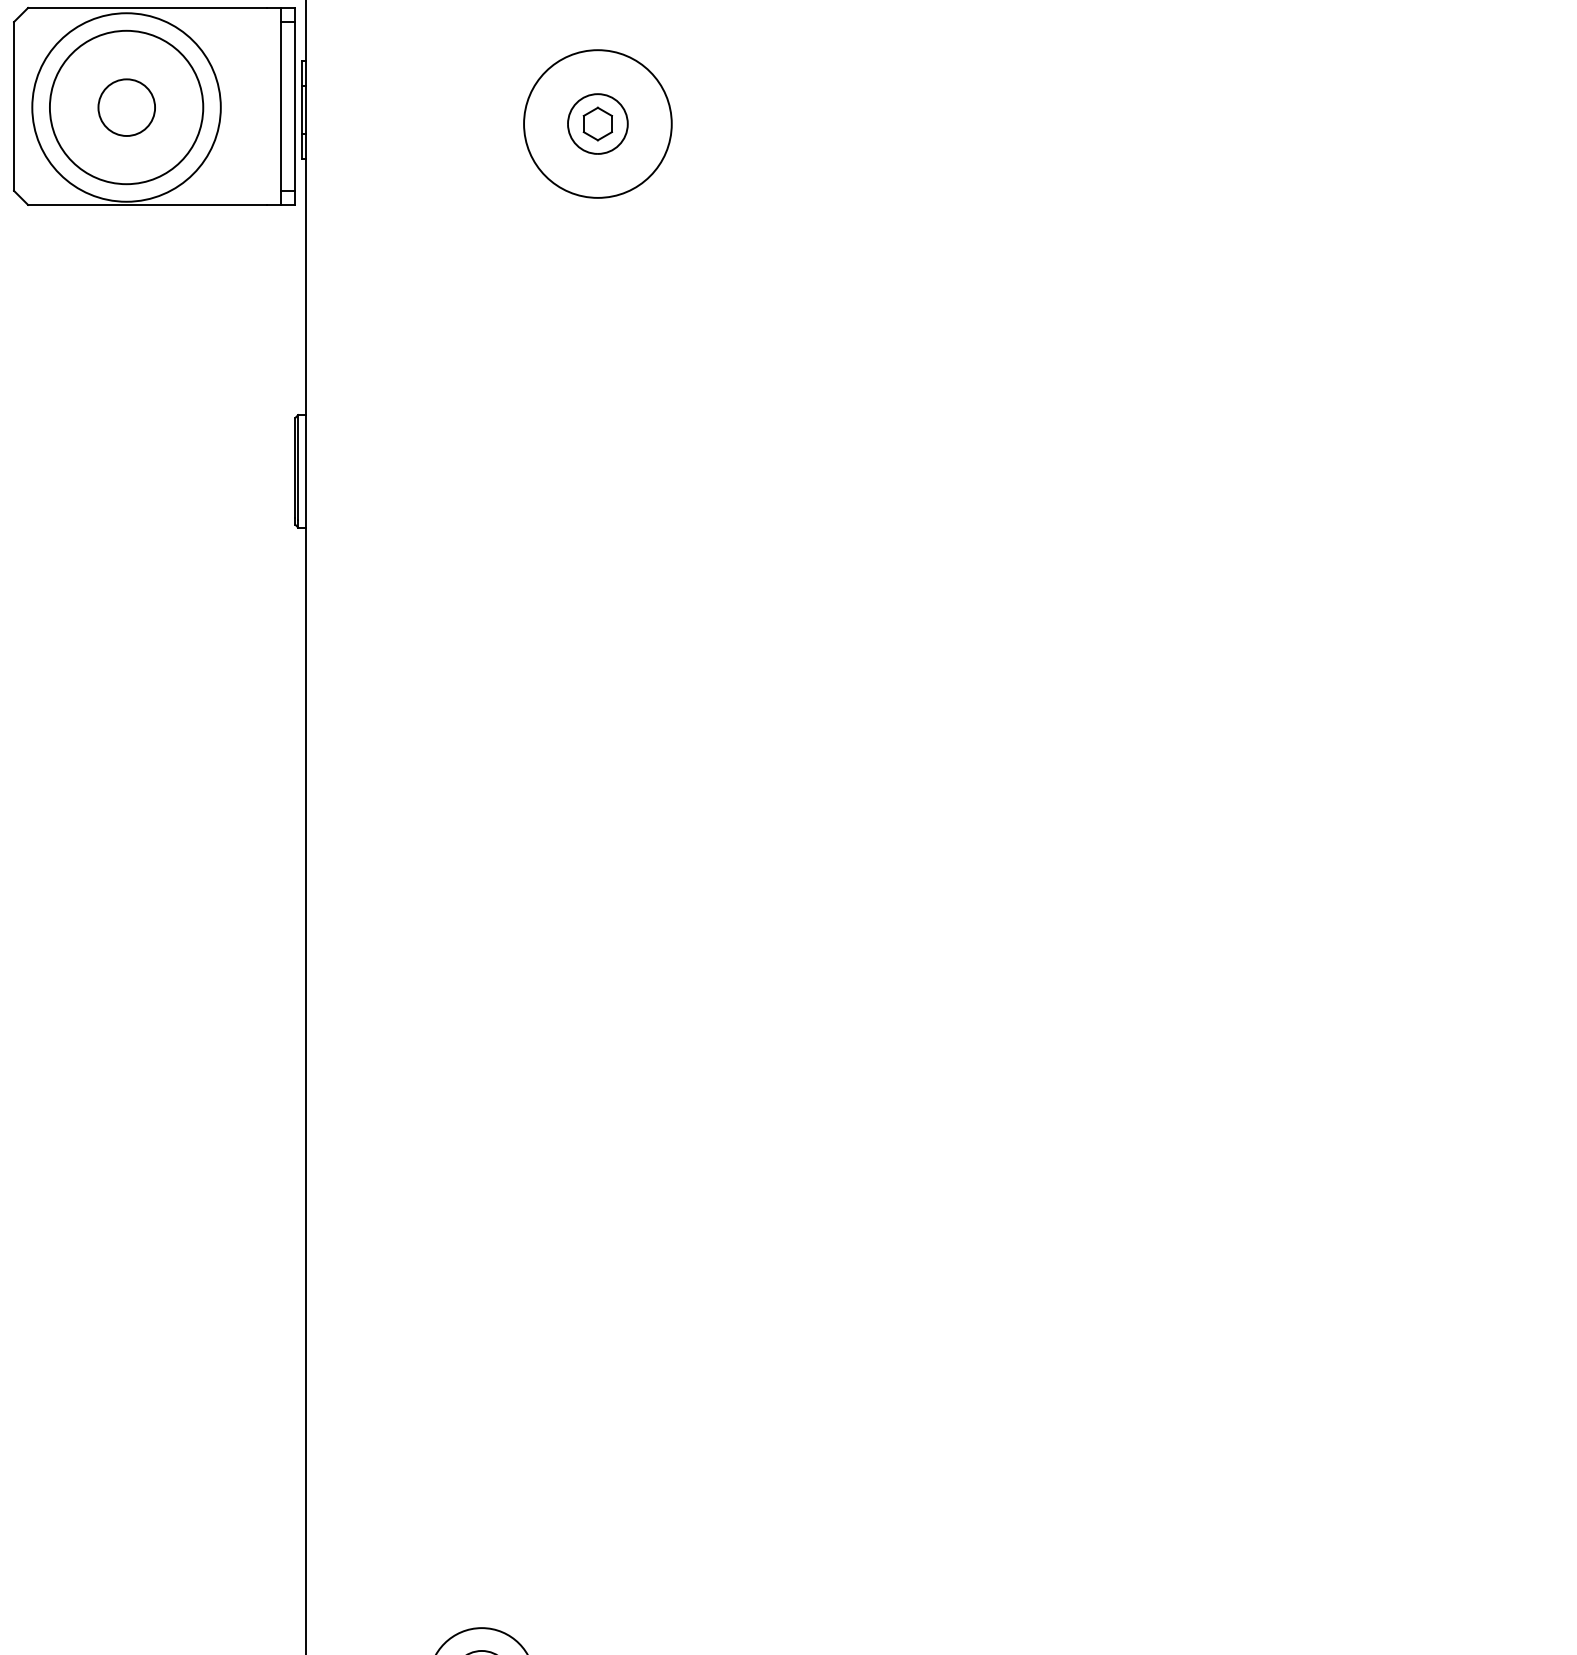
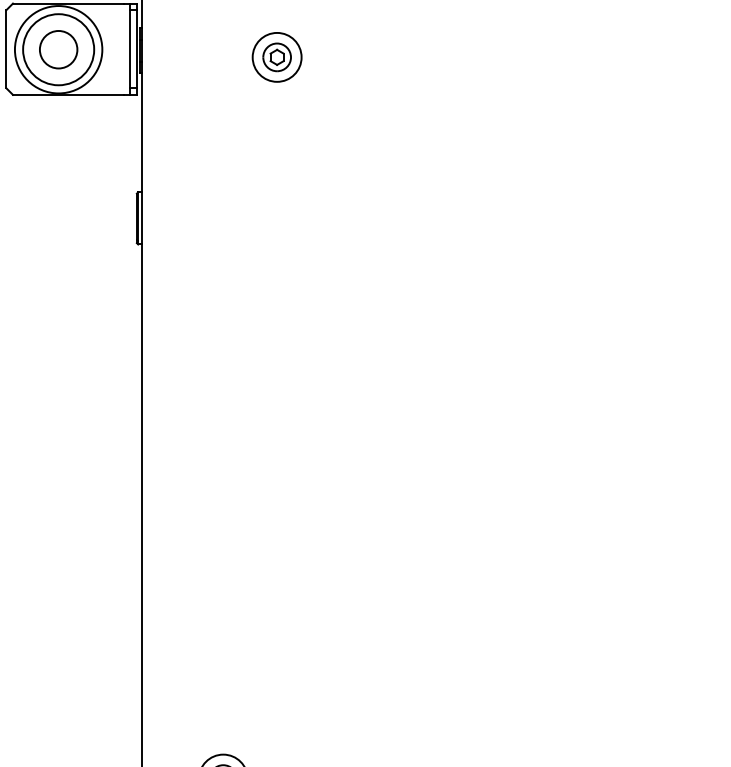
circle: (126, 106) -> (58, 49), size x1.43
circle: (596, 122) -> (276, 56), size x0.71

